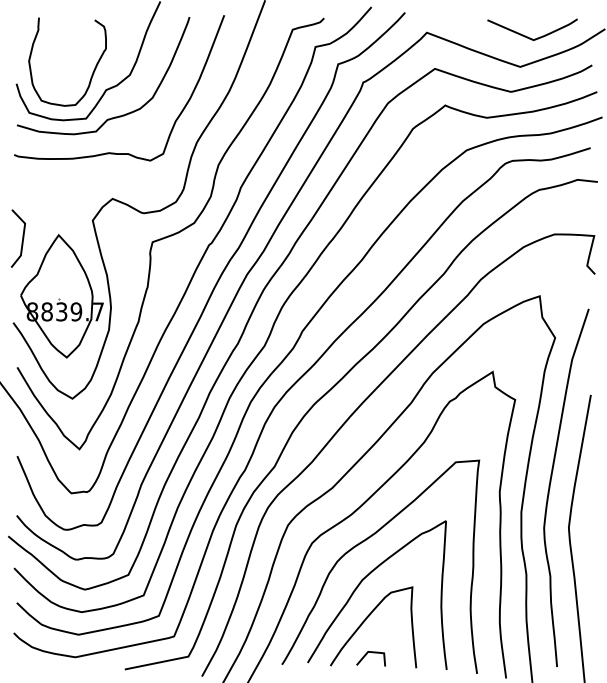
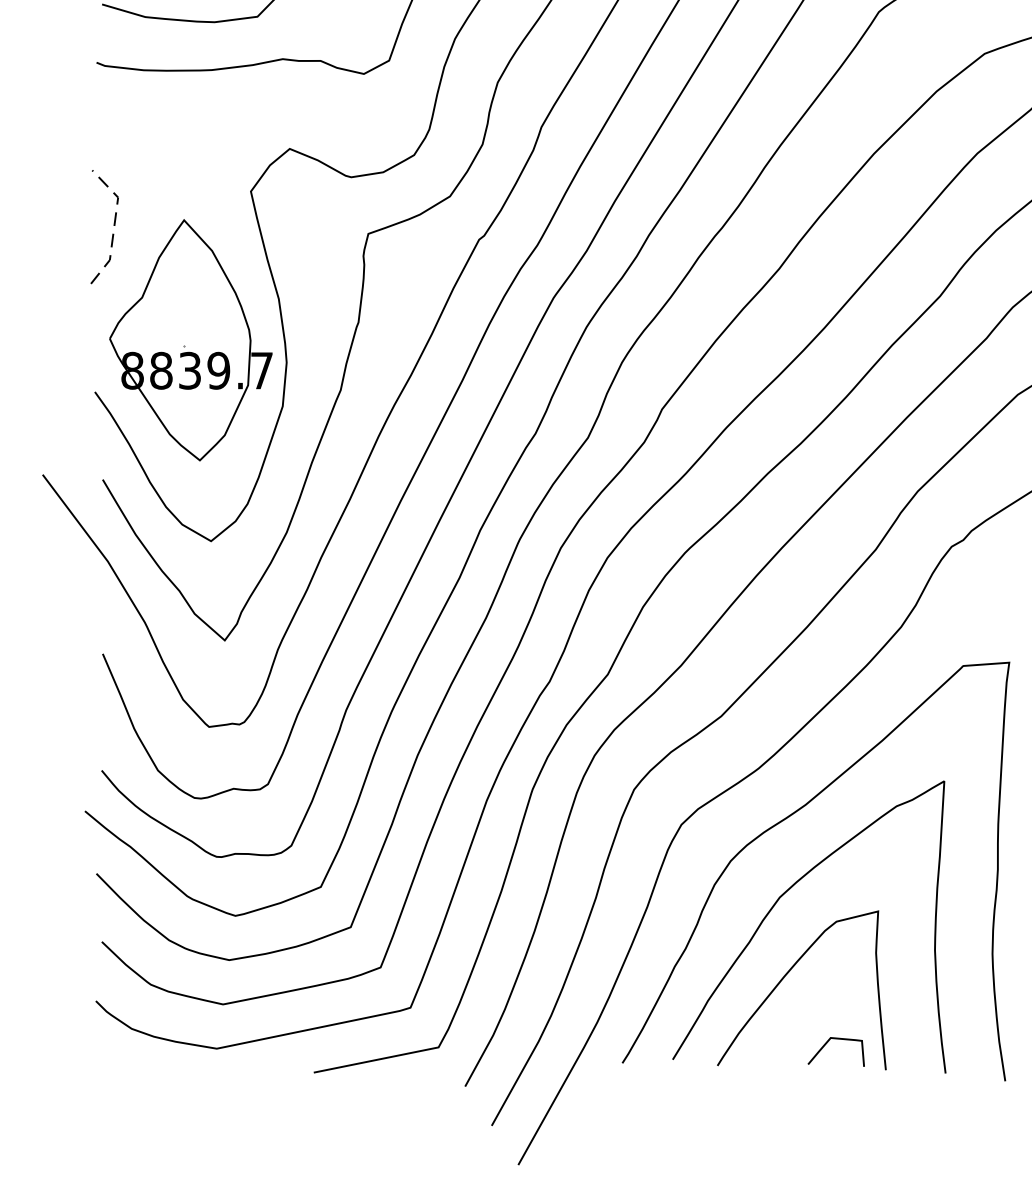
line: (23, 237) -> (114, 224), solid -> dashed
curve: (367, 654) -> (829, 1043), moved

